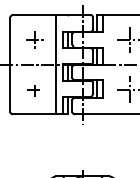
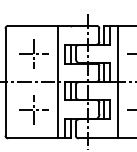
part: (34, 39) -> (32, 53), size x1.43
line: (109, 64) -> (117, 81), added
part: (34, 89) -> (32, 110), size x1.67

